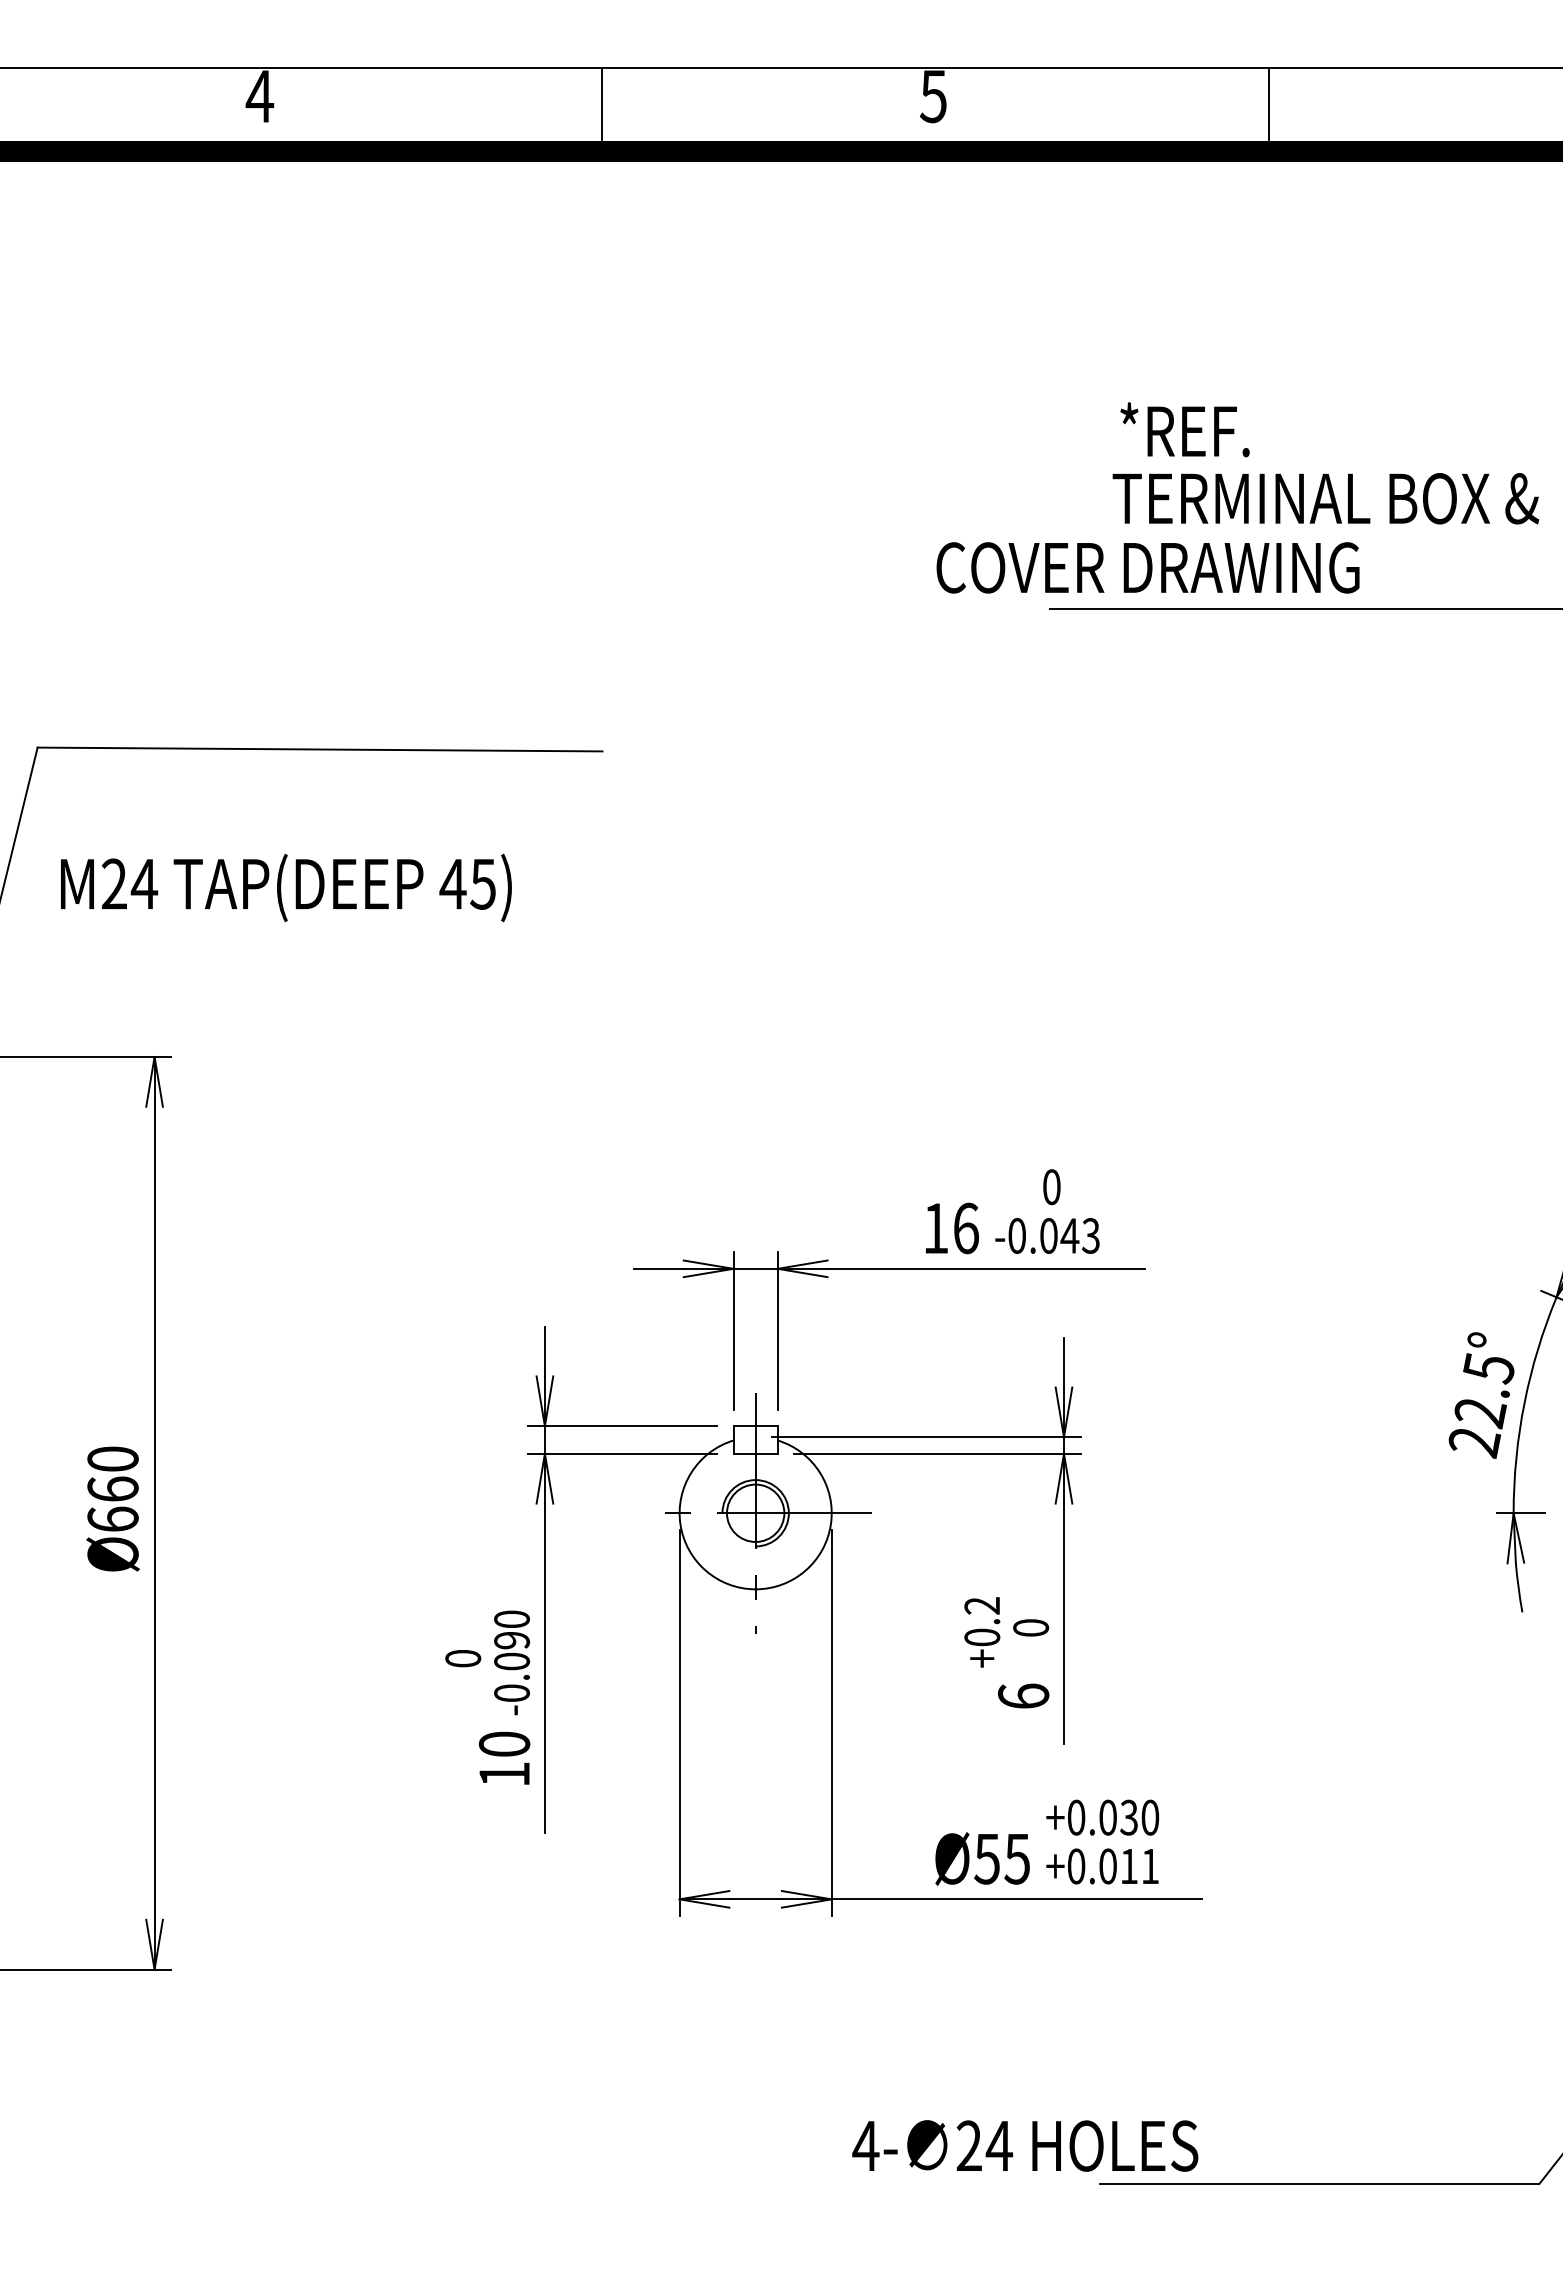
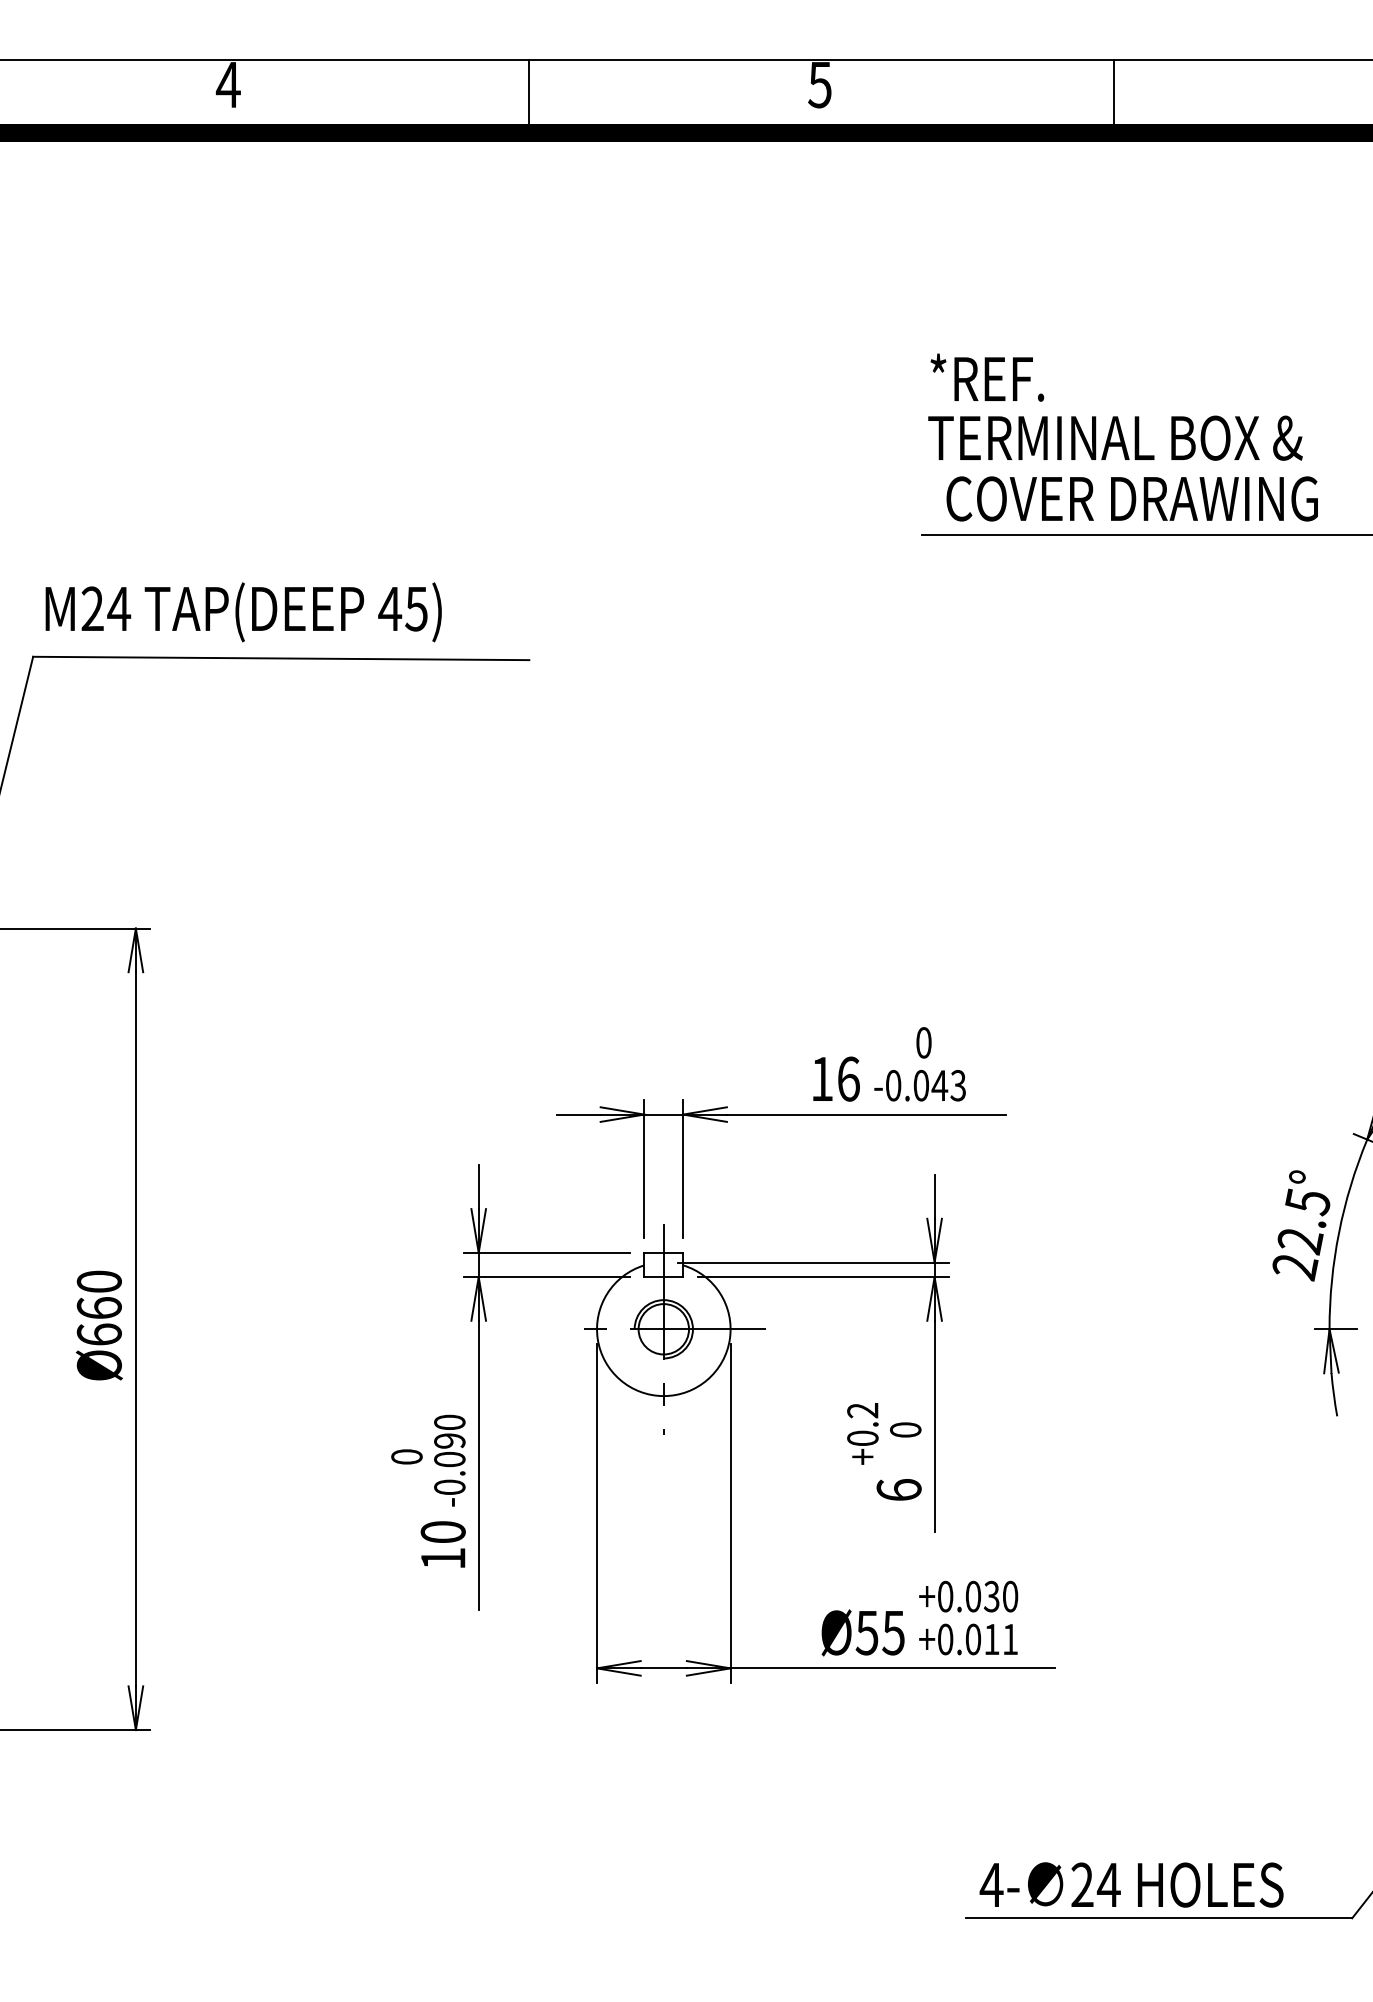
text: (1184, 429) -> (986, 377), moved
text: (1325, 498) -> (1115, 438), moved
text: (1147, 567) -> (1131, 498), moved
text: (286, 887) -> (243, 611), moved
text: (1025, 2145) -> (1131, 1884), moved

